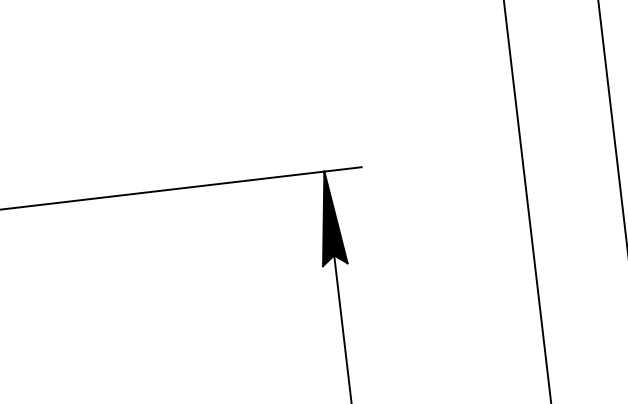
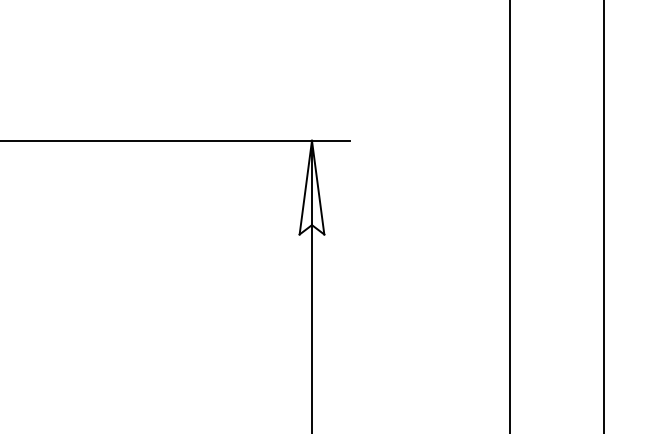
fill: (329, 218) -> (311, 187), removed

